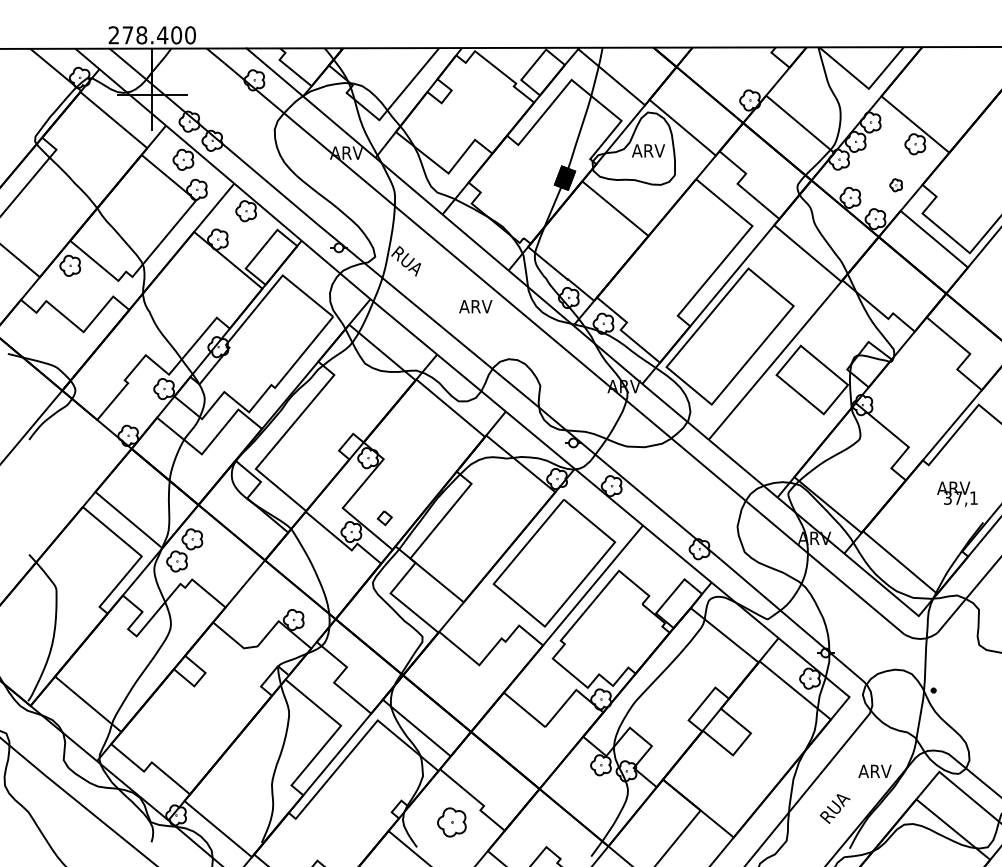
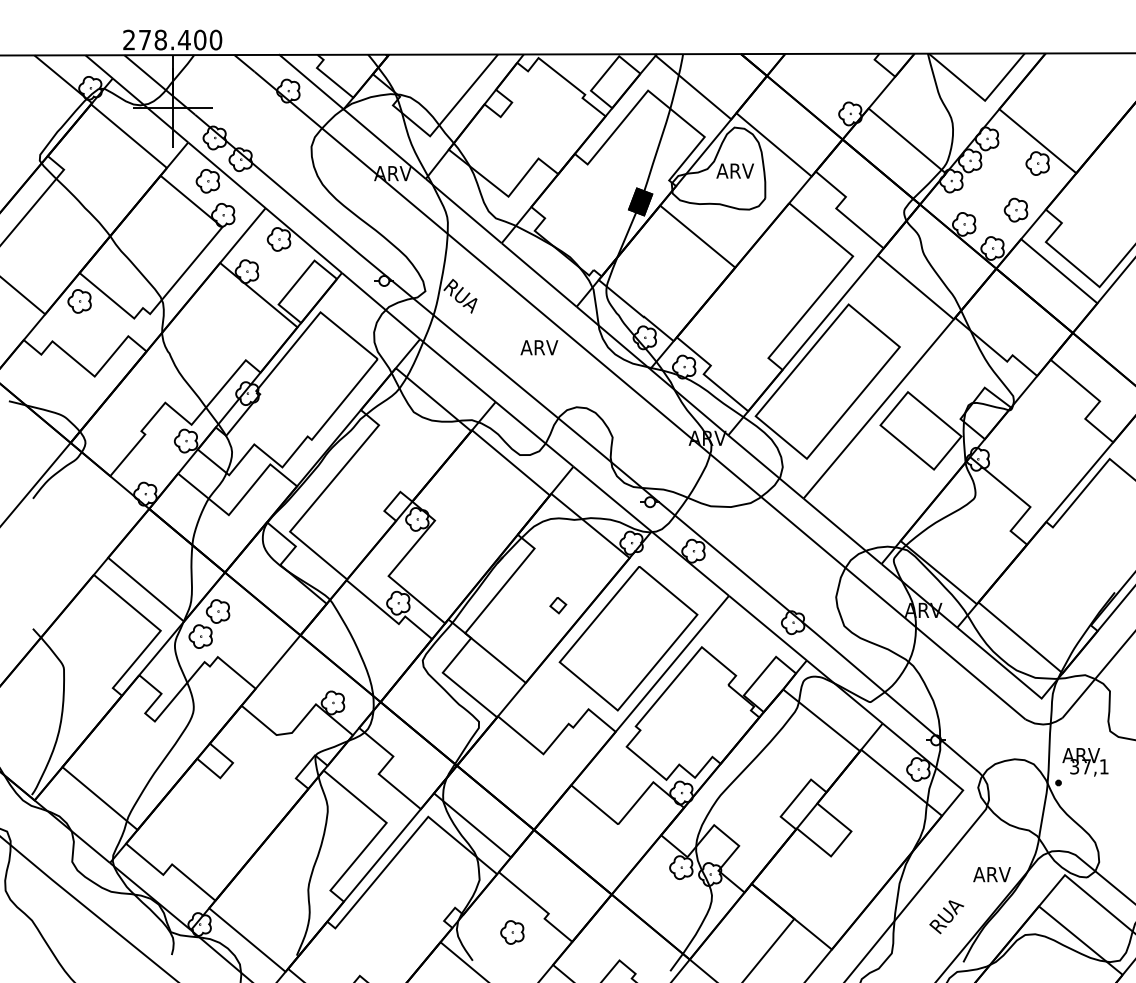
part: (895, 184) -> (1015, 209), size x1.67
text: (957, 494) -> (1085, 762), moved
part: (385, 518) -> (558, 605), moved
part: (452, 822) -> (512, 932), size x0.71

